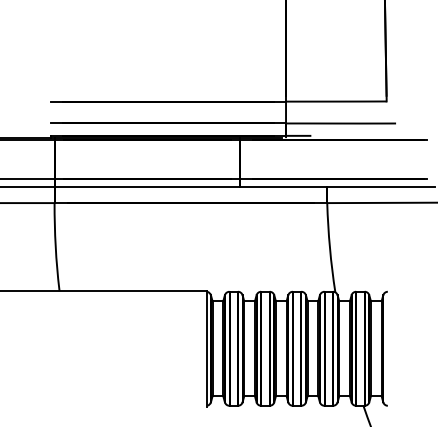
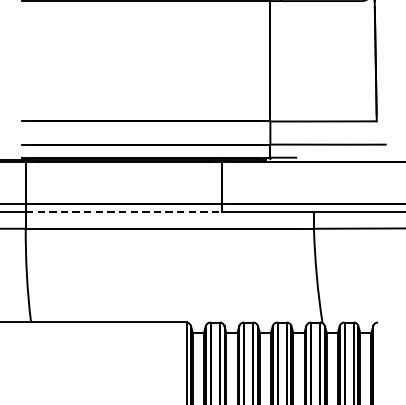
line: (147, 187) -> (123, 212), solid -> dashed

